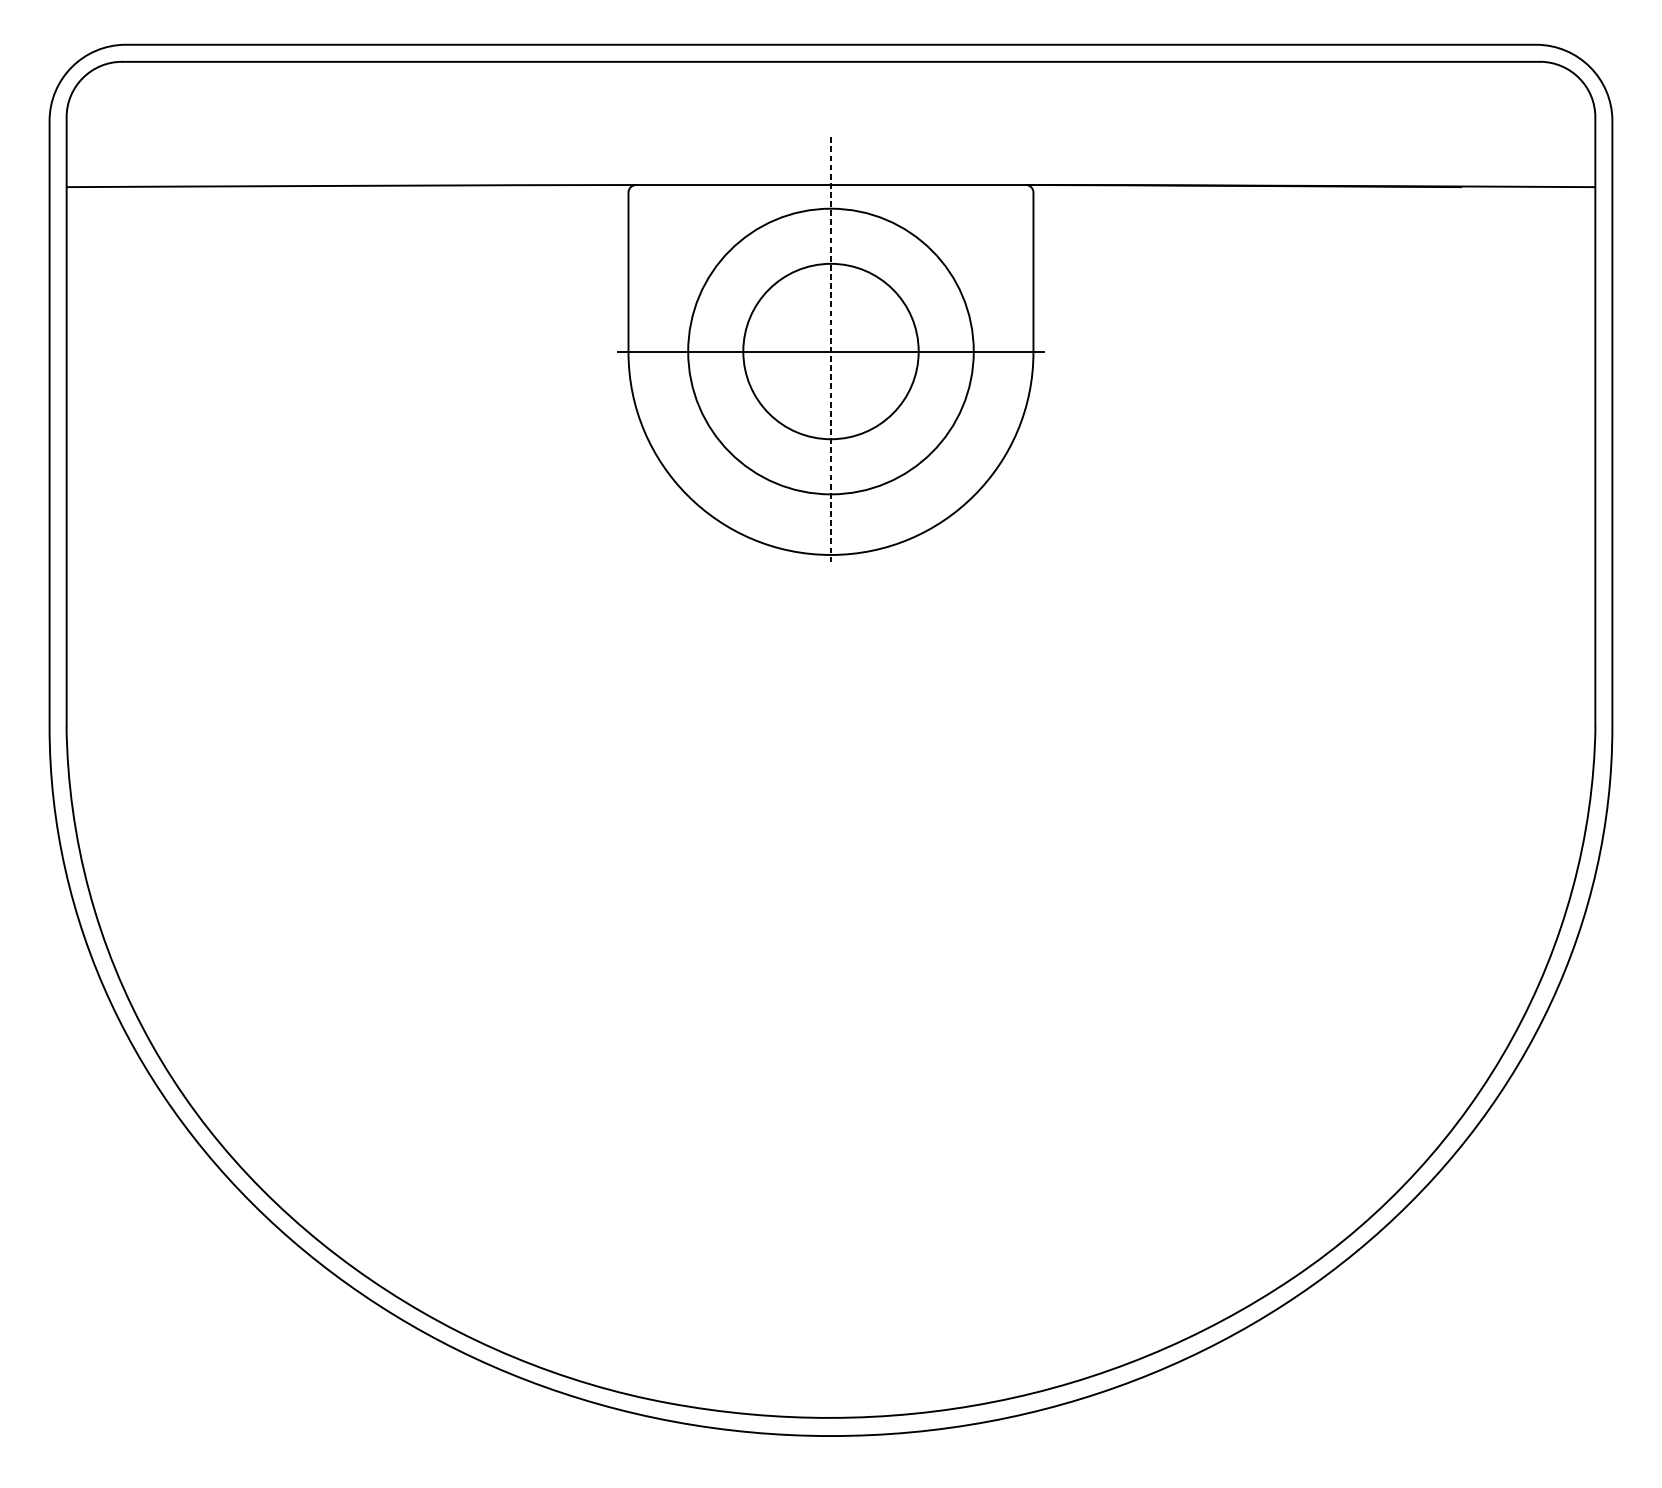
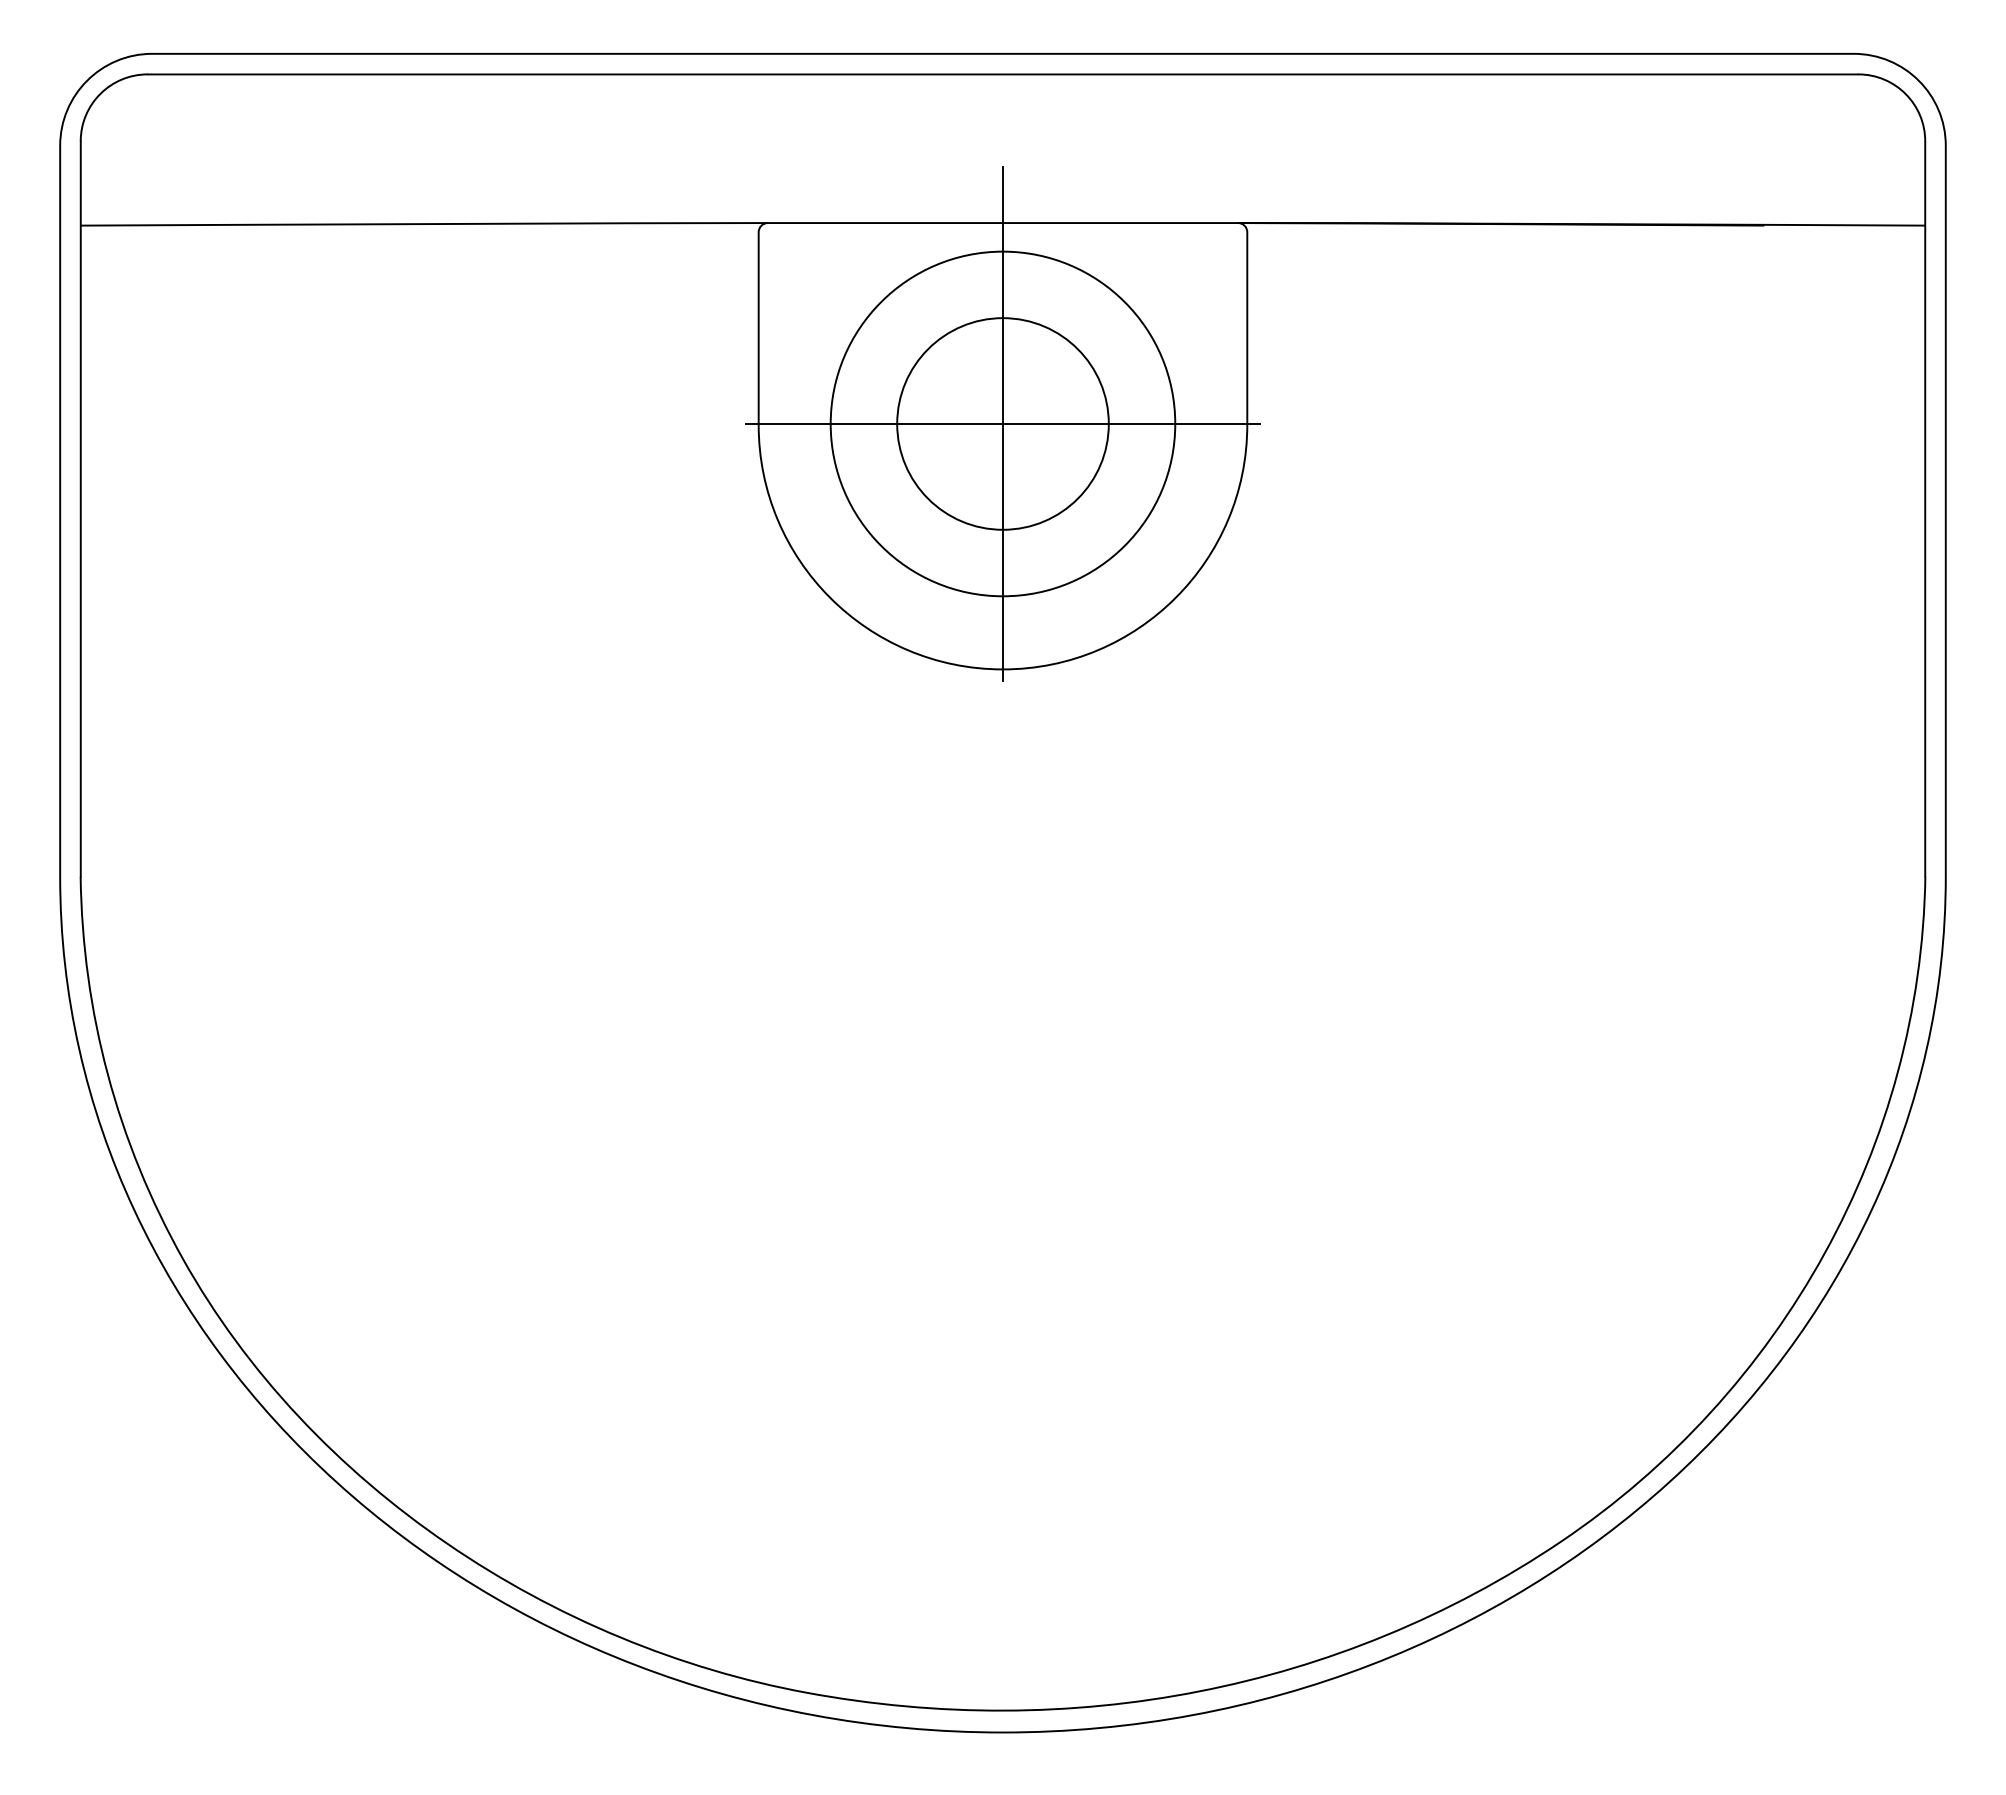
line: (830, 351) -> (1002, 424), dashed -> solid

